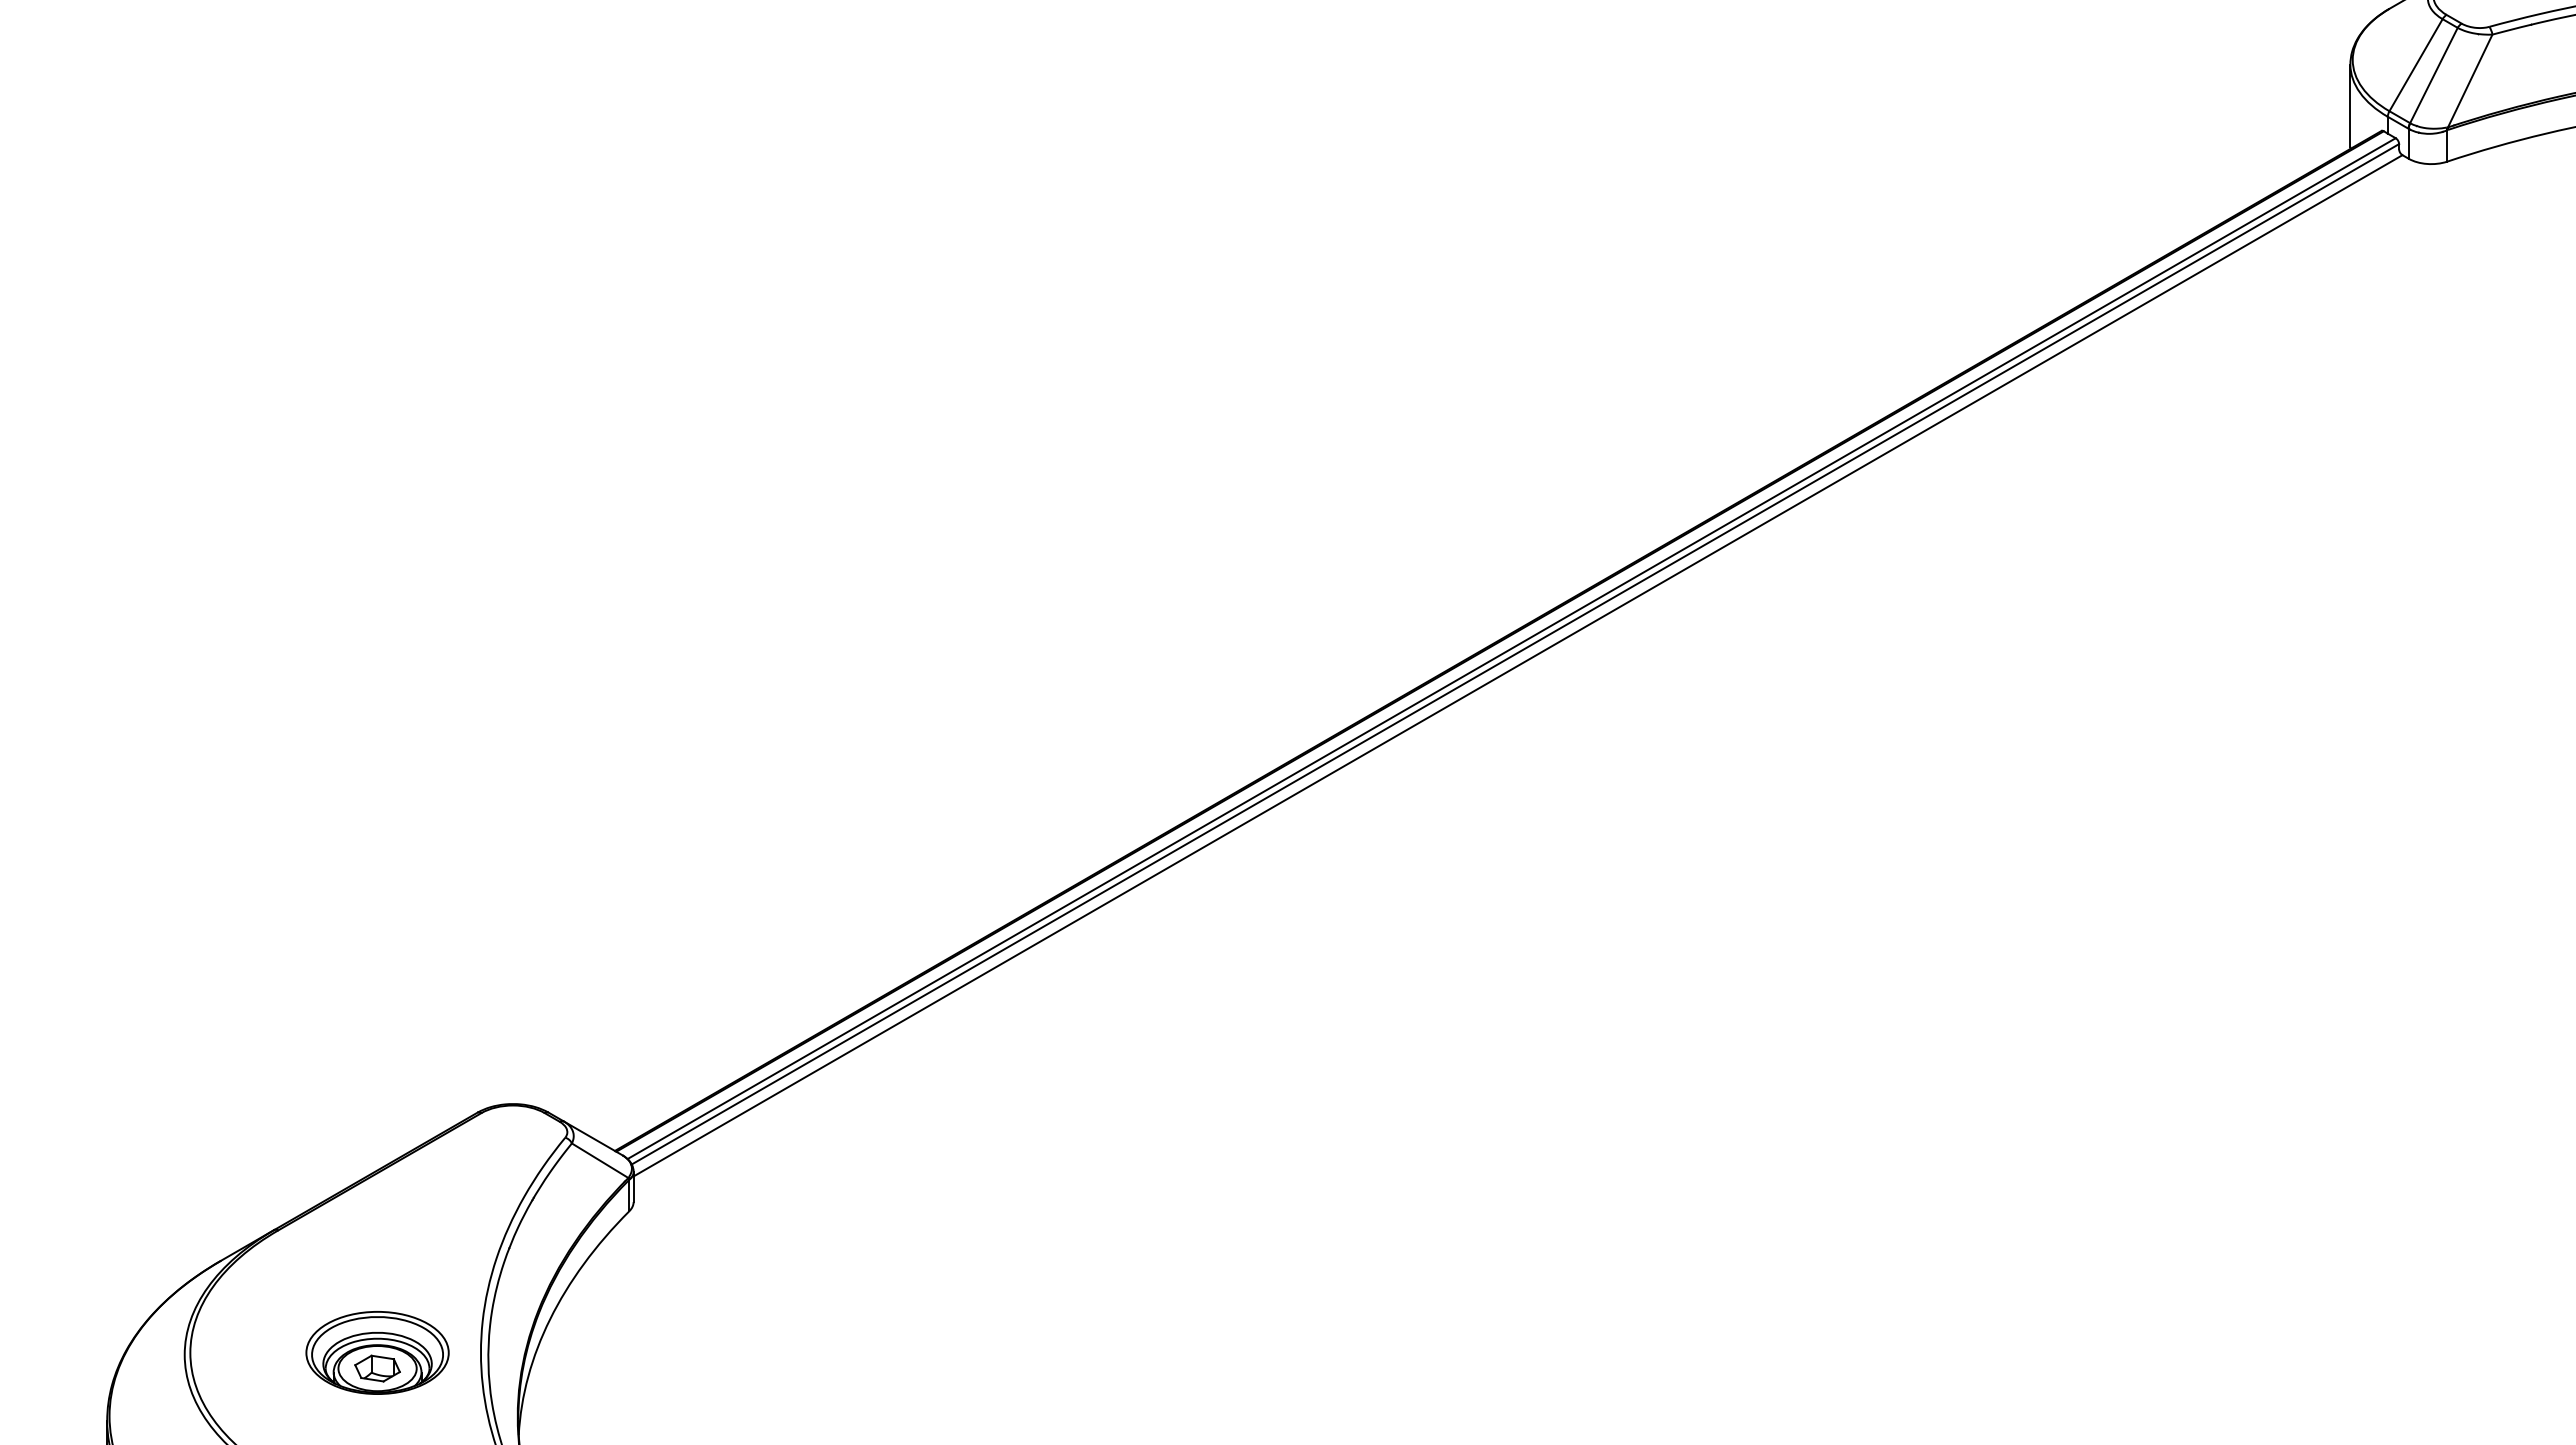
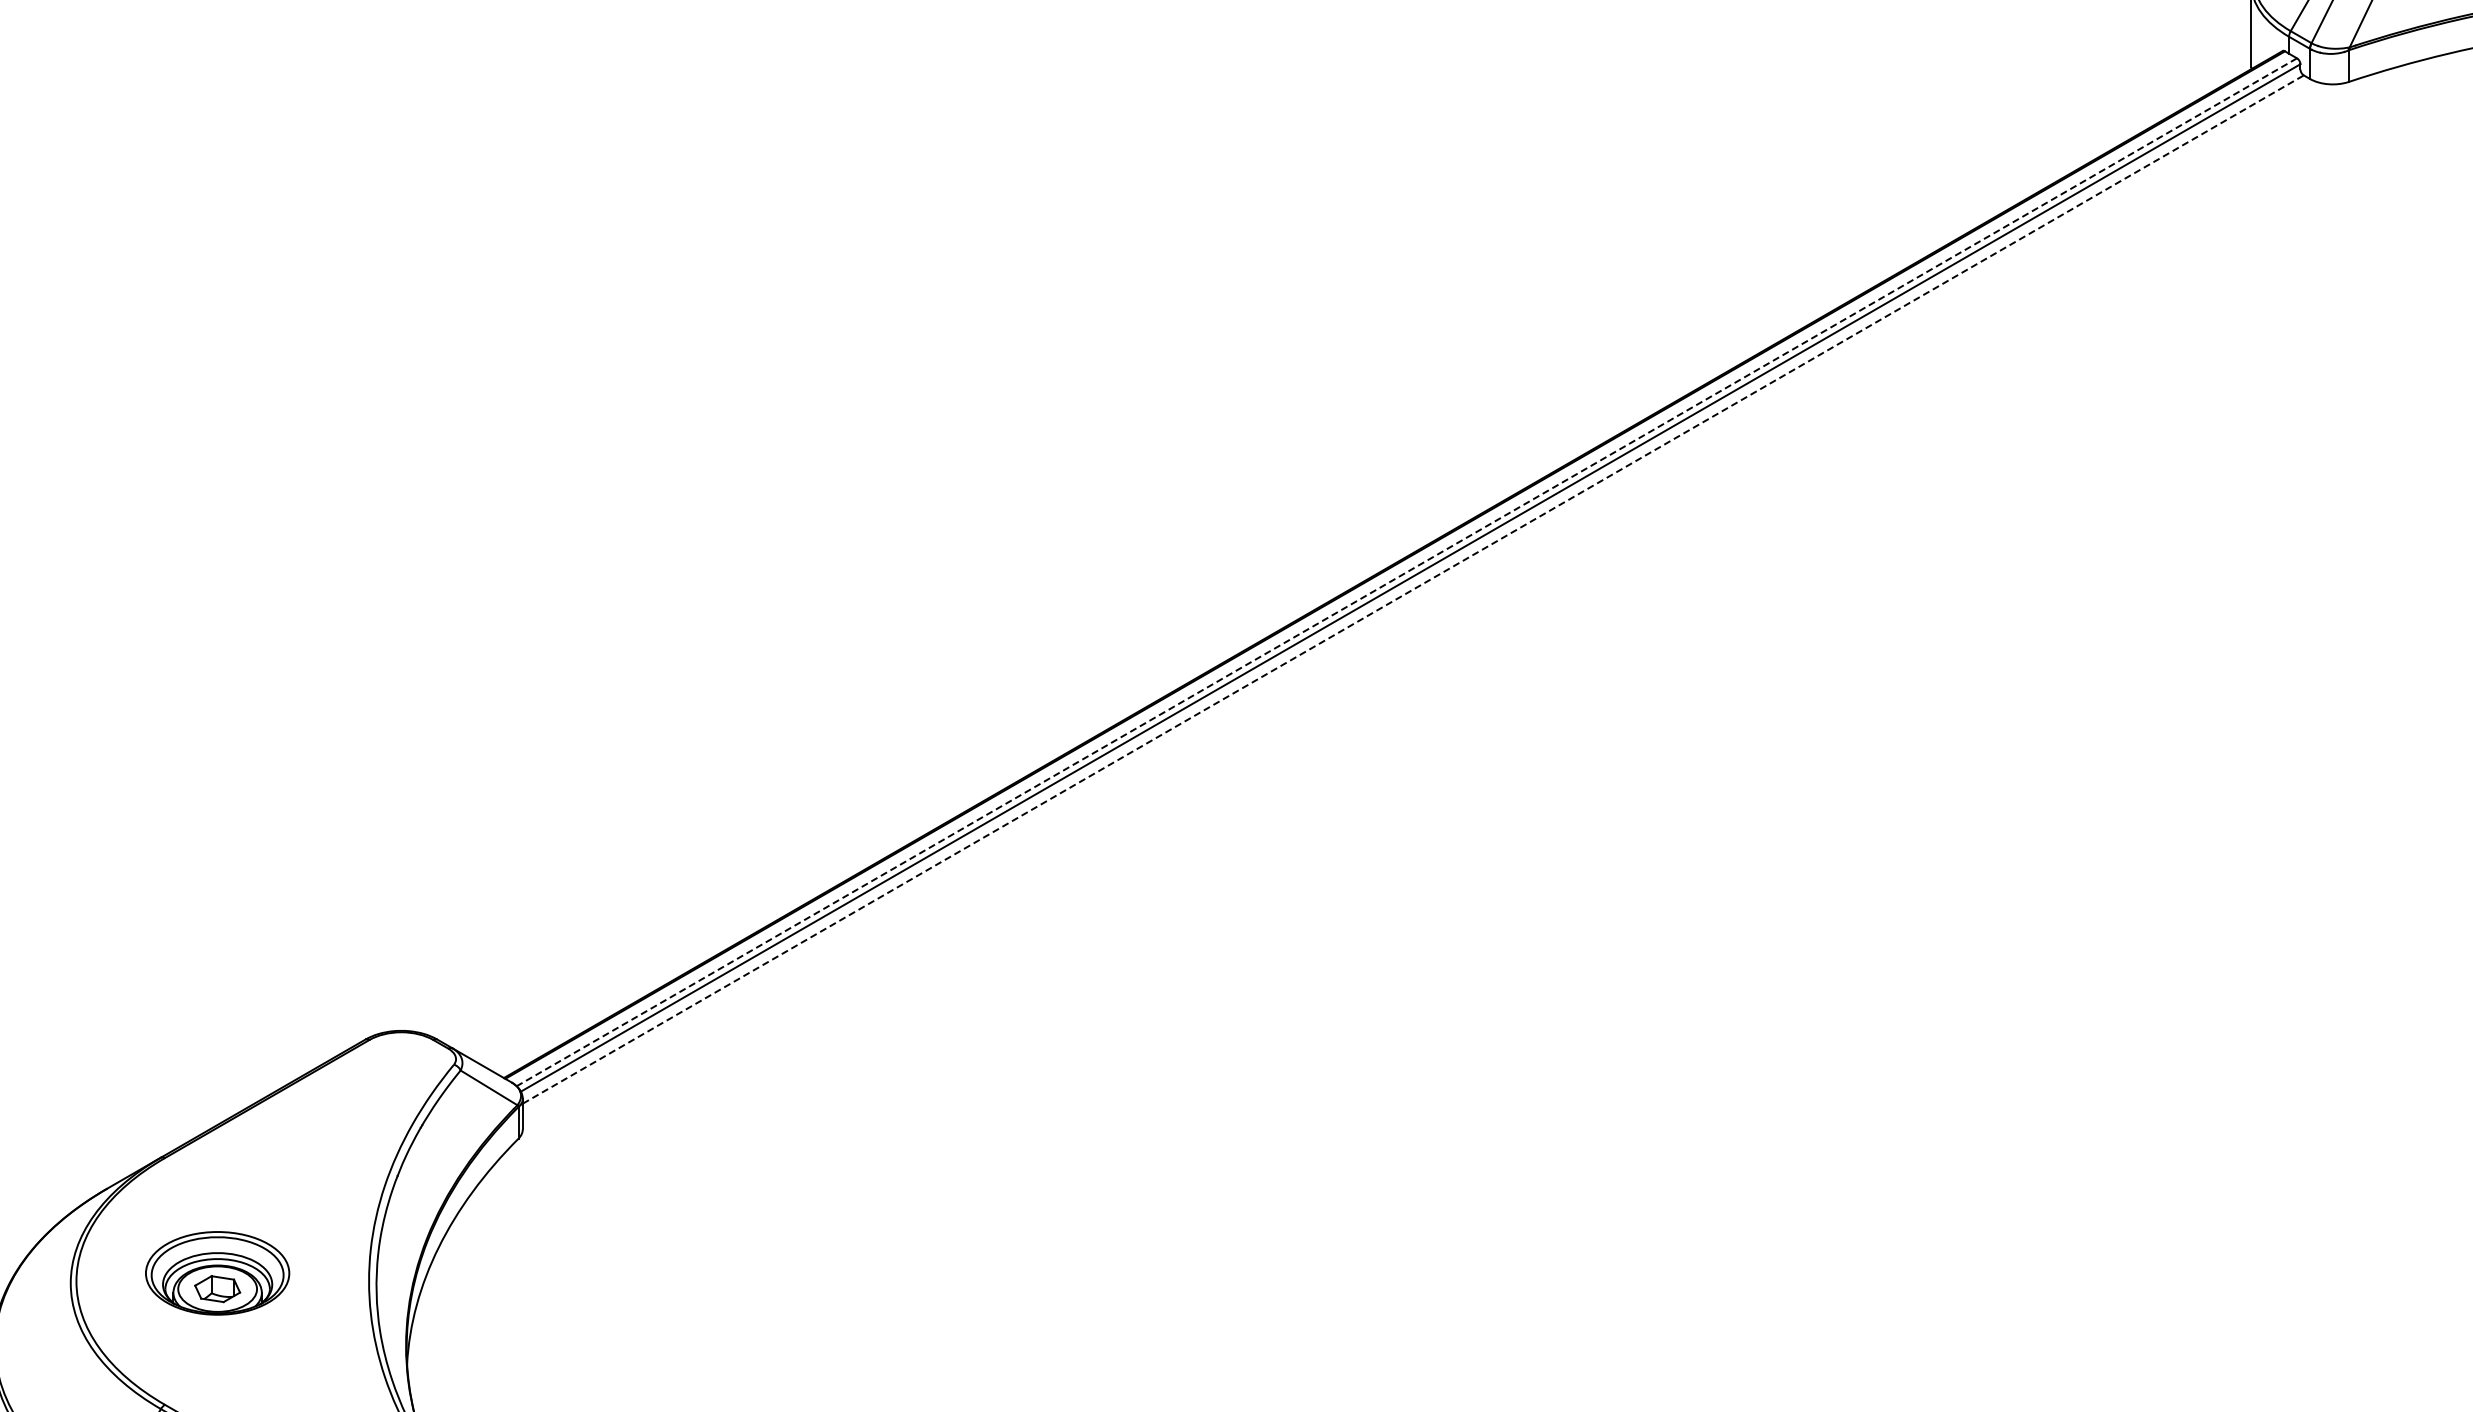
line: (1511, 648) -> (1406, 572), solid -> dashed
line: (1518, 665) -> (1413, 589), solid -> dashed
part: (377, 1352) -> (217, 1272), moved

